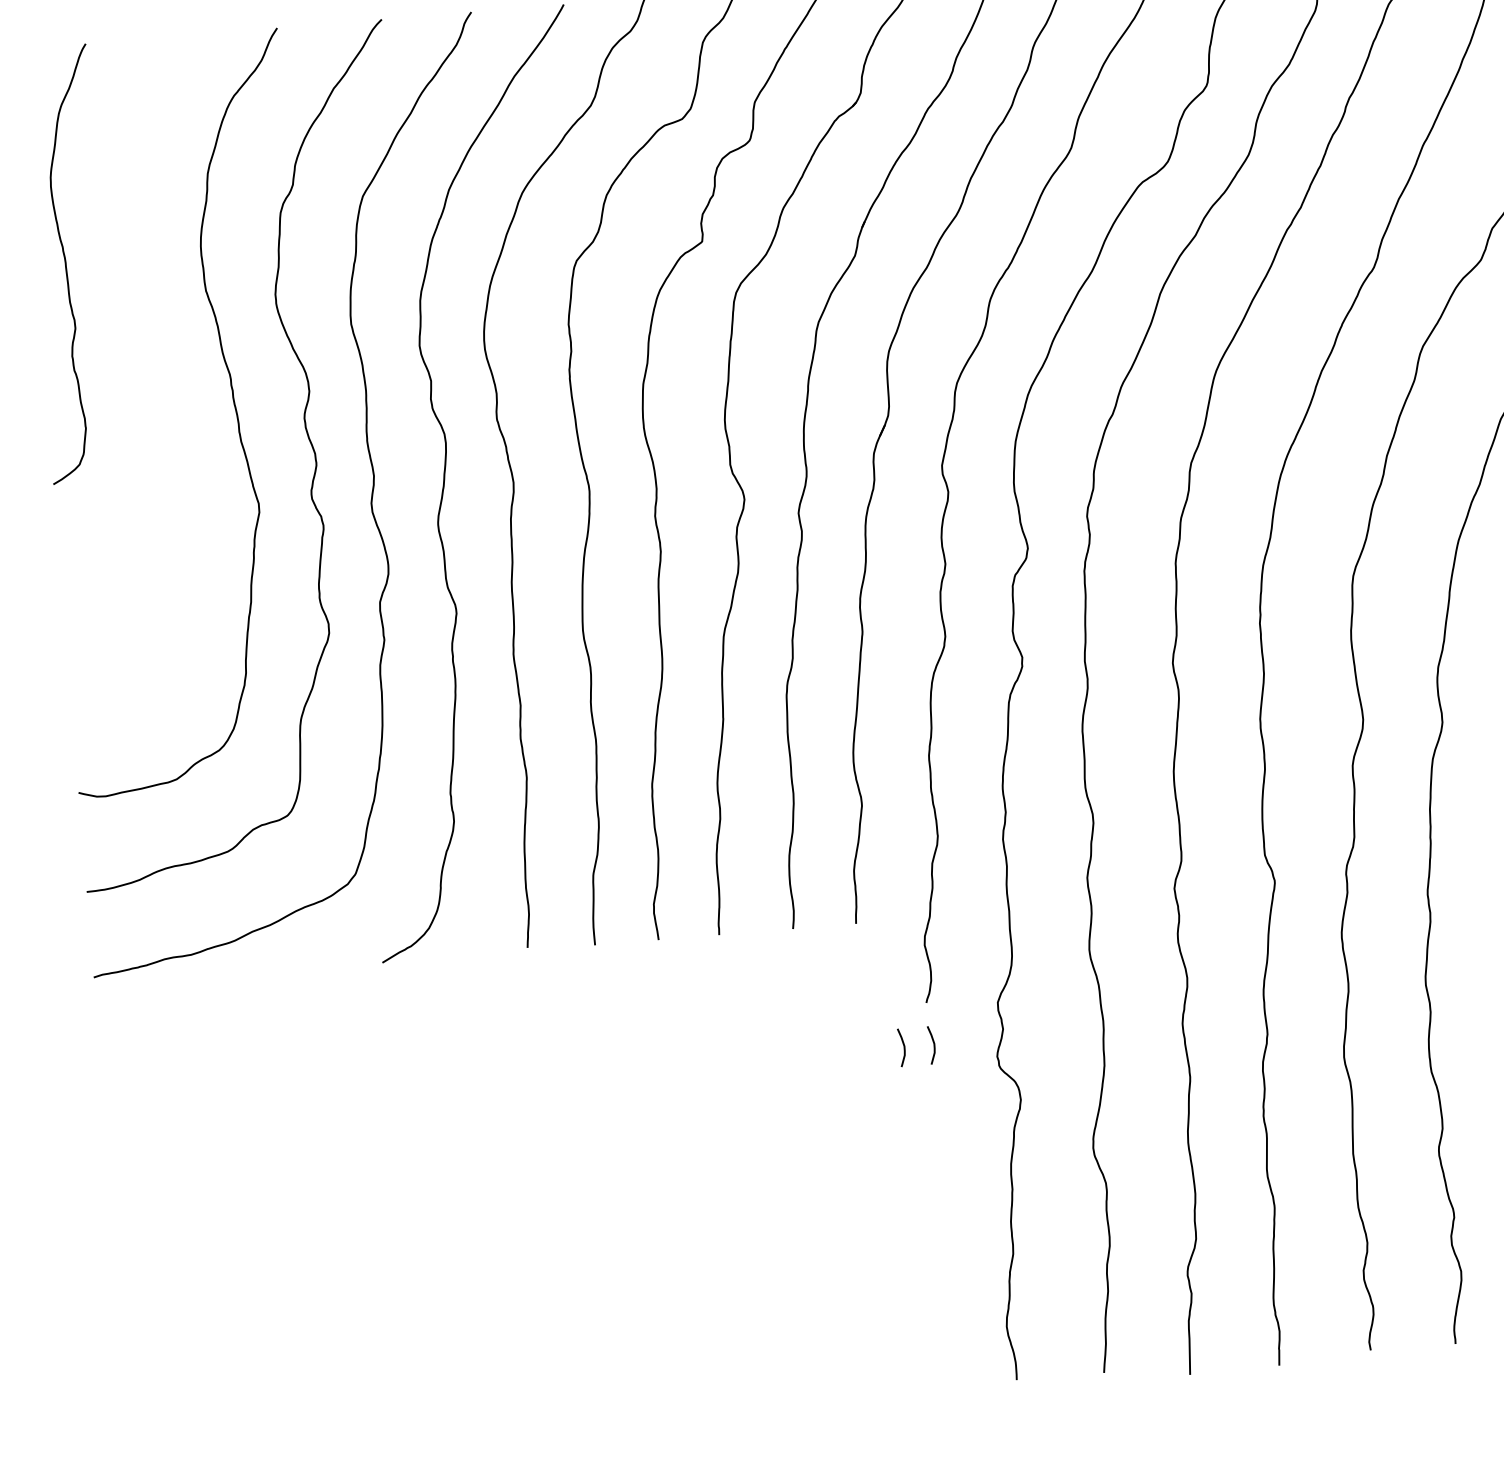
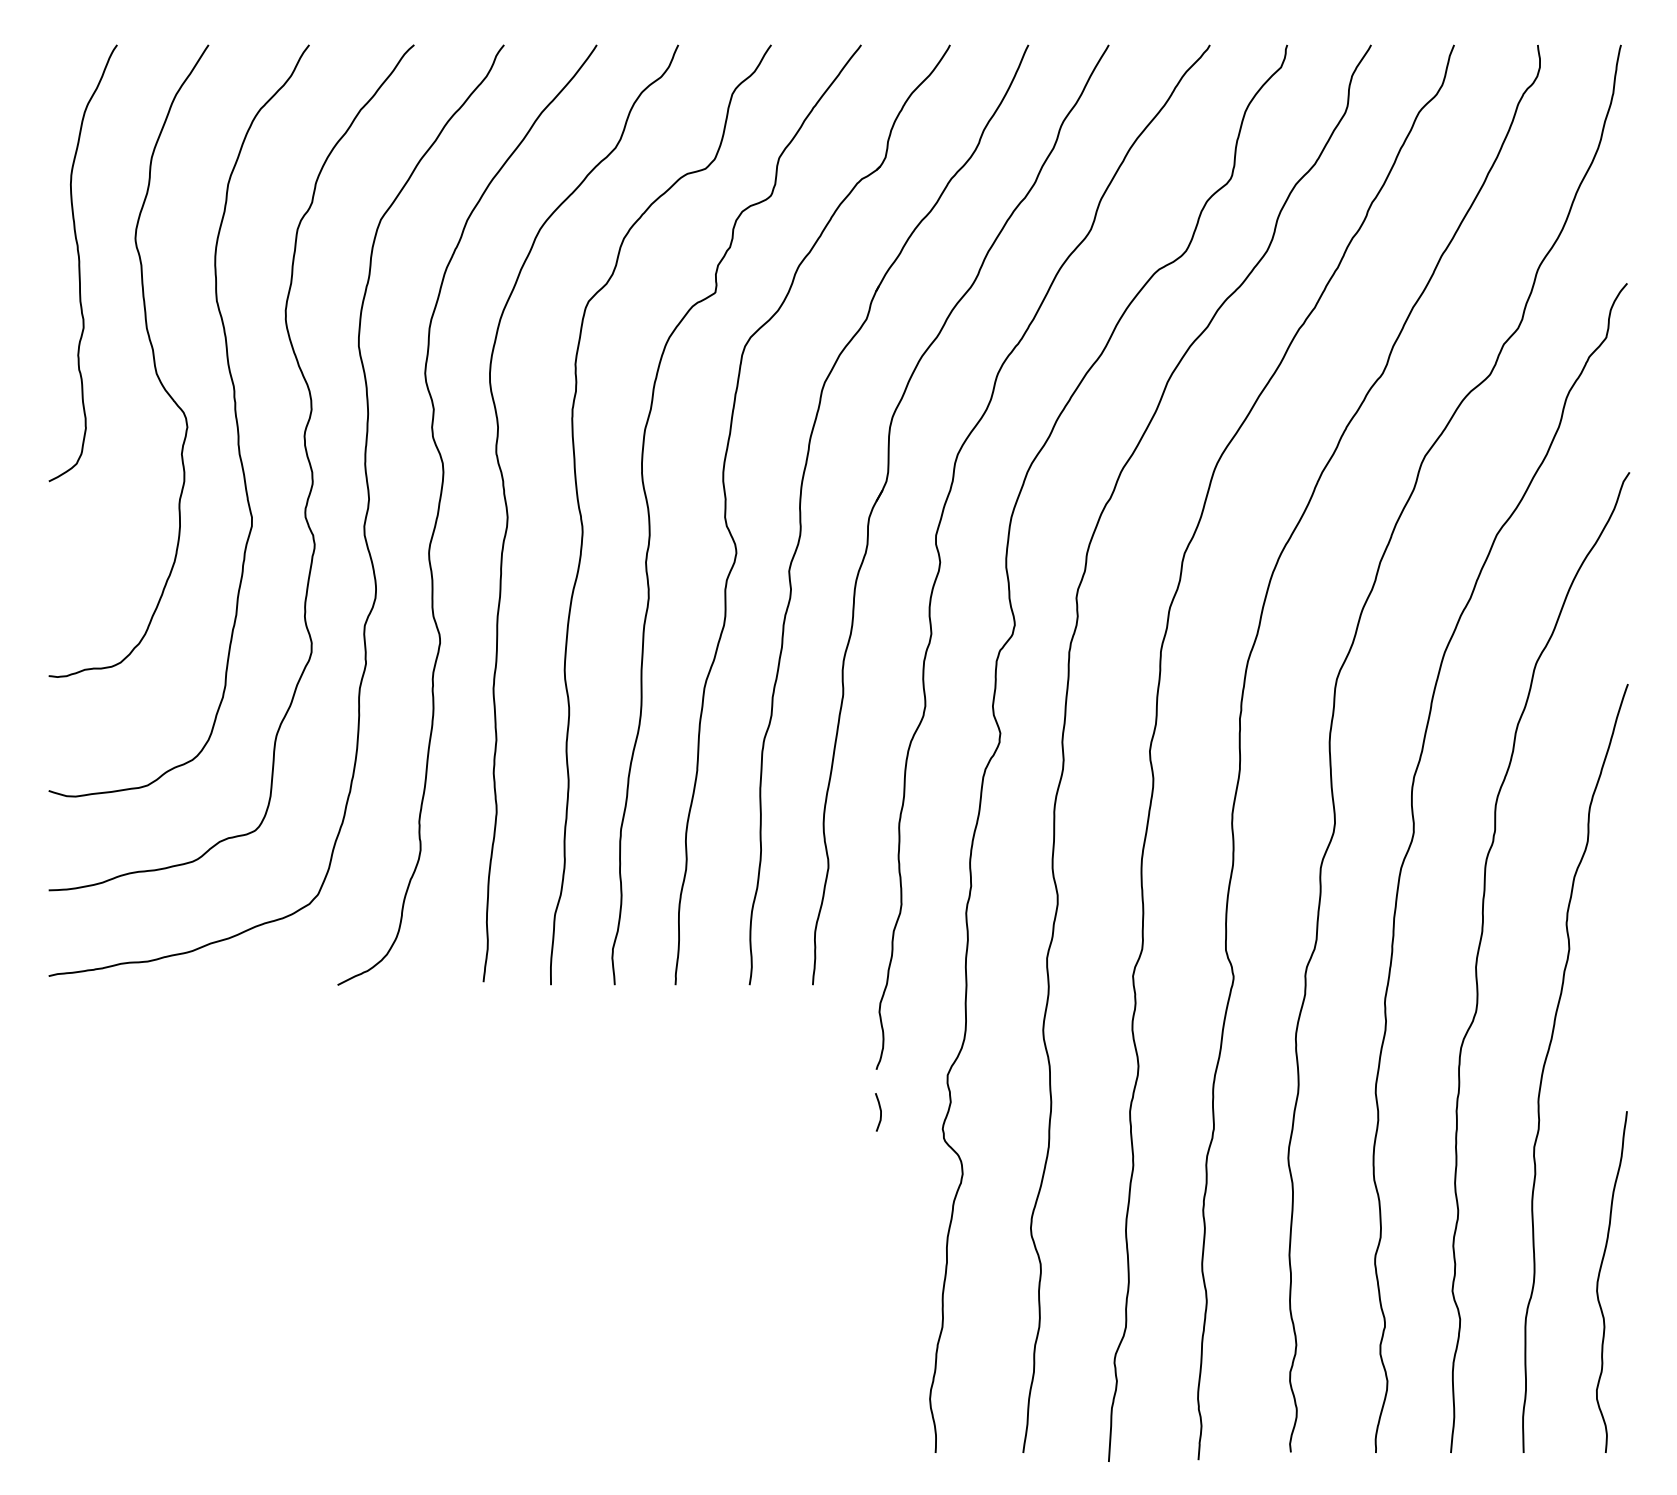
curve: (146, 351) -> (152, 356), added
curve: (904, 1047) -> (850, 1112), removed

